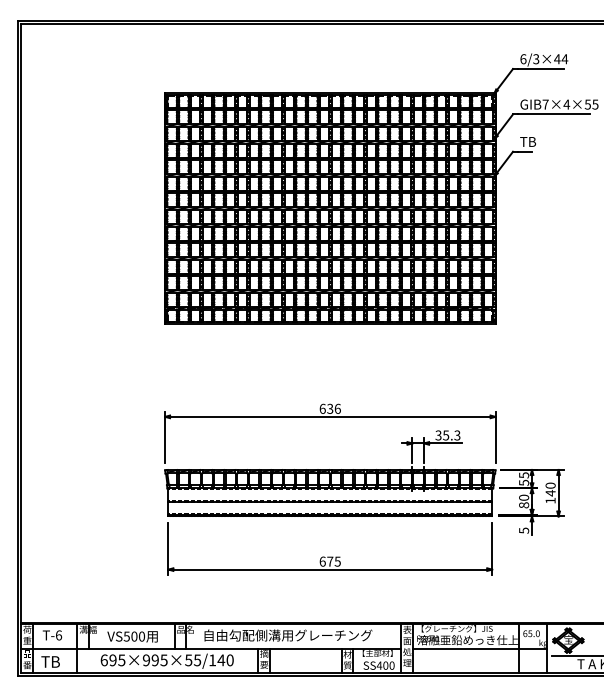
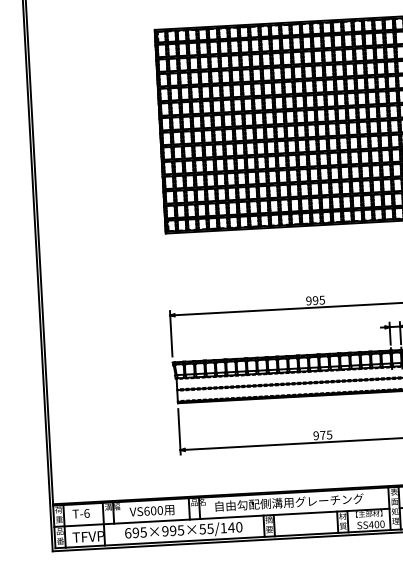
text: (329, 408) -> (314, 300), 636 -> 995
text: (322, 561) -> (316, 435), 675 -> 975
text: (126, 636) -> (146, 511), VS500 -> VS600
text: (64, 661) -> (93, 536), TB -> TFVP

